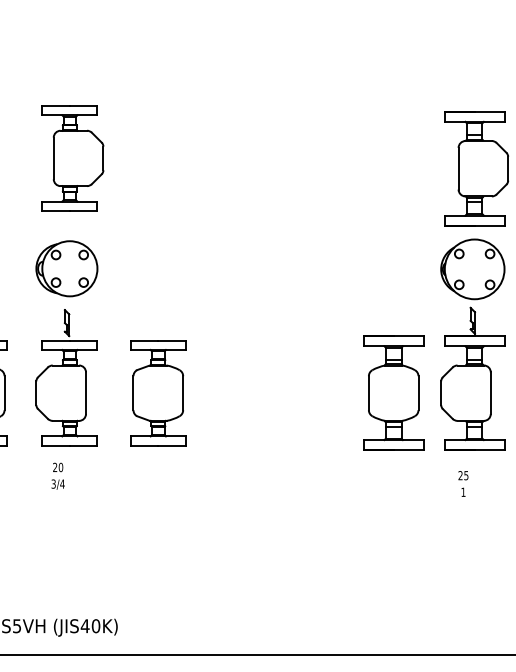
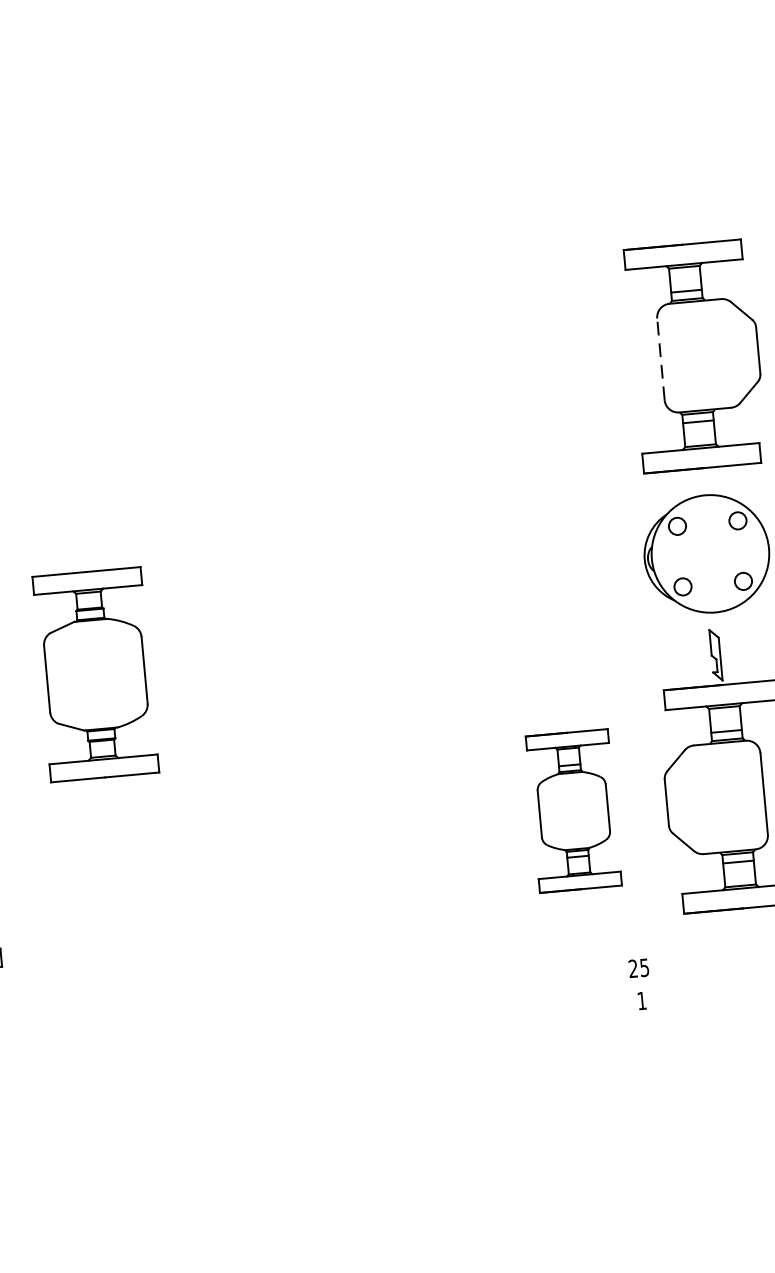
line: (458, 168) -> (660, 358), solid -> dashed
part: (393, 392) -> (573, 809), size x0.7
part: (158, 393) -> (96, 675), moved
text: (463, 483) -> (640, 983), moved

